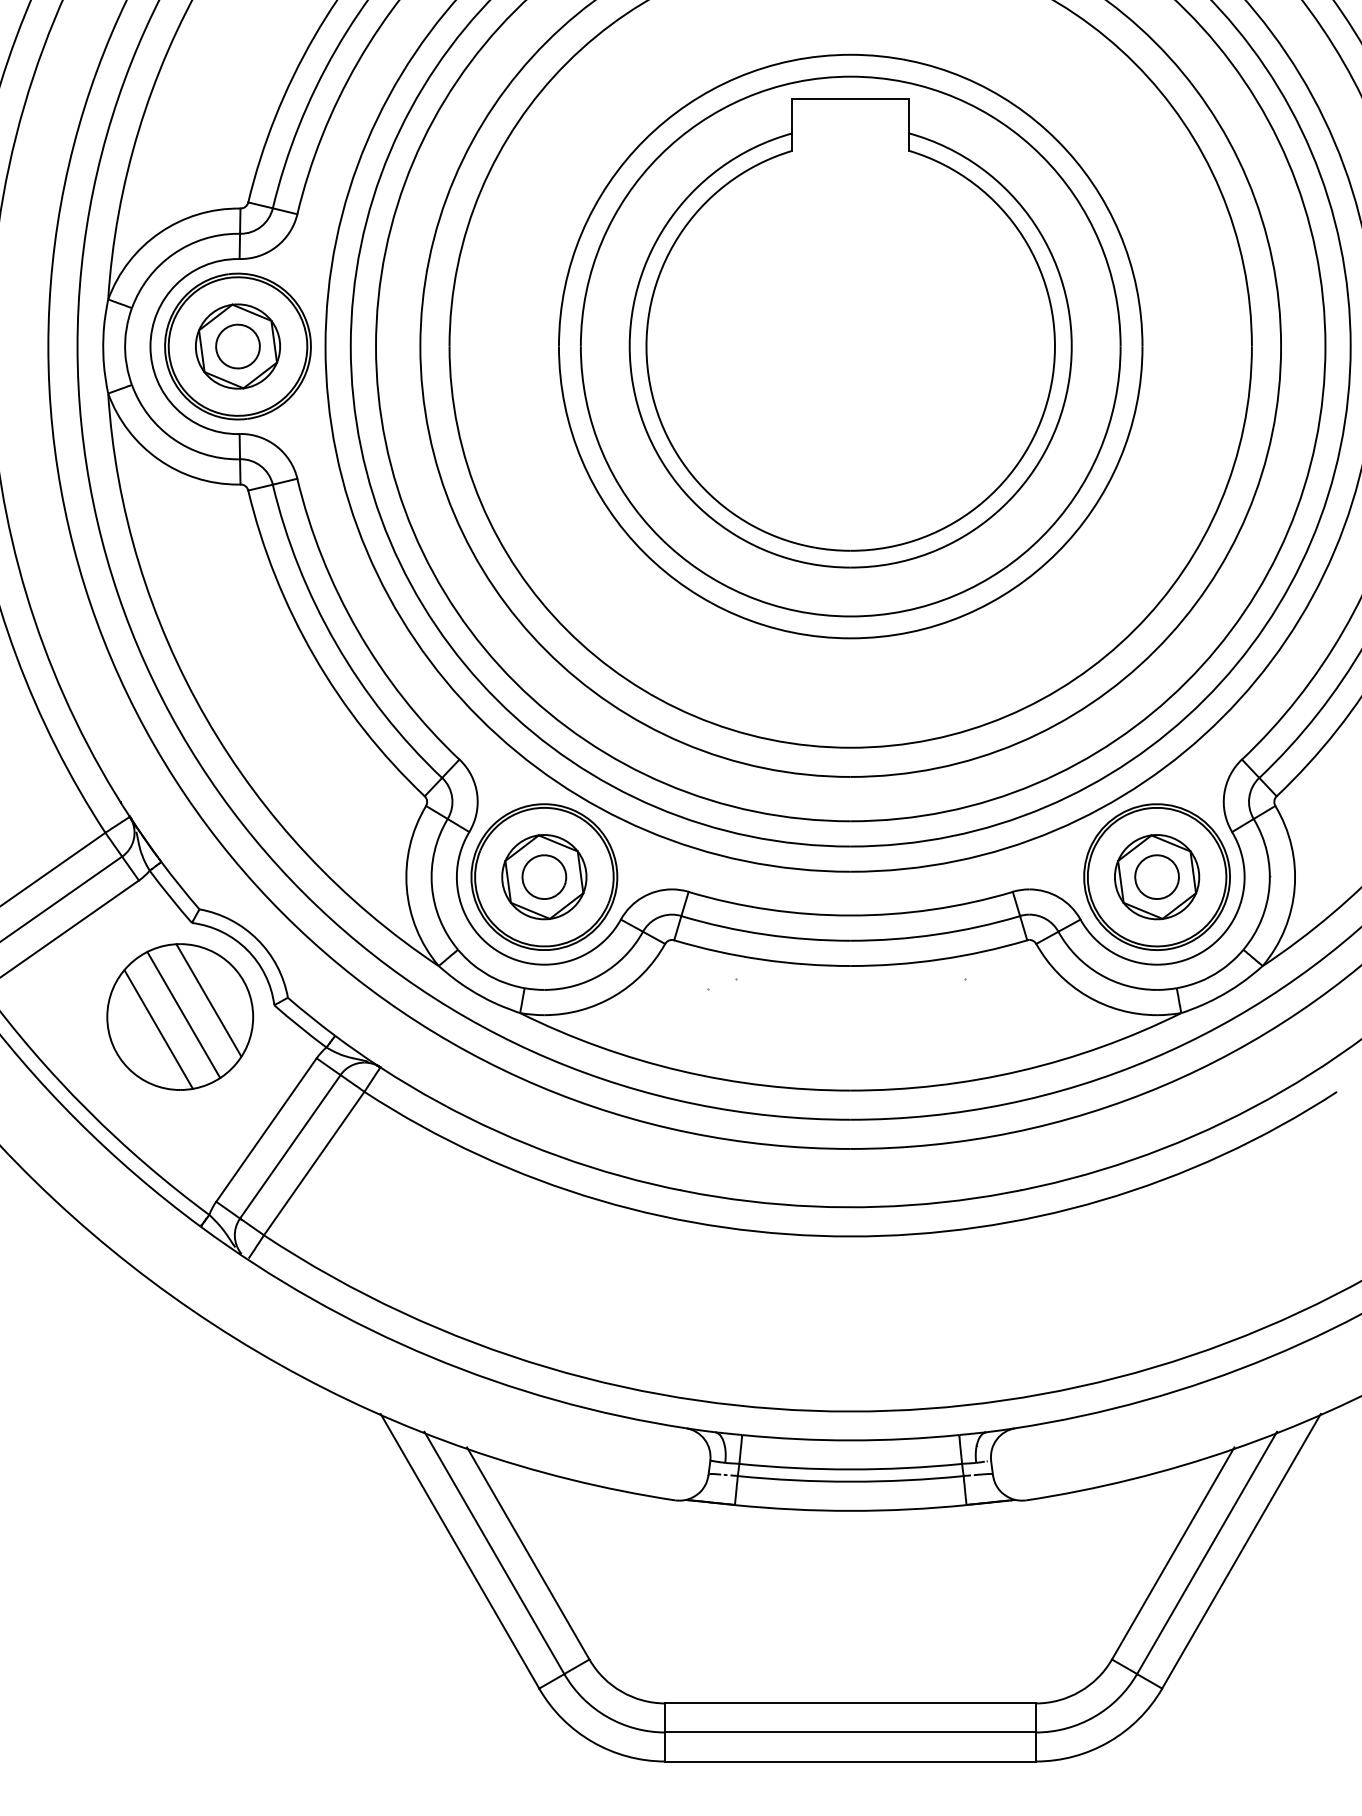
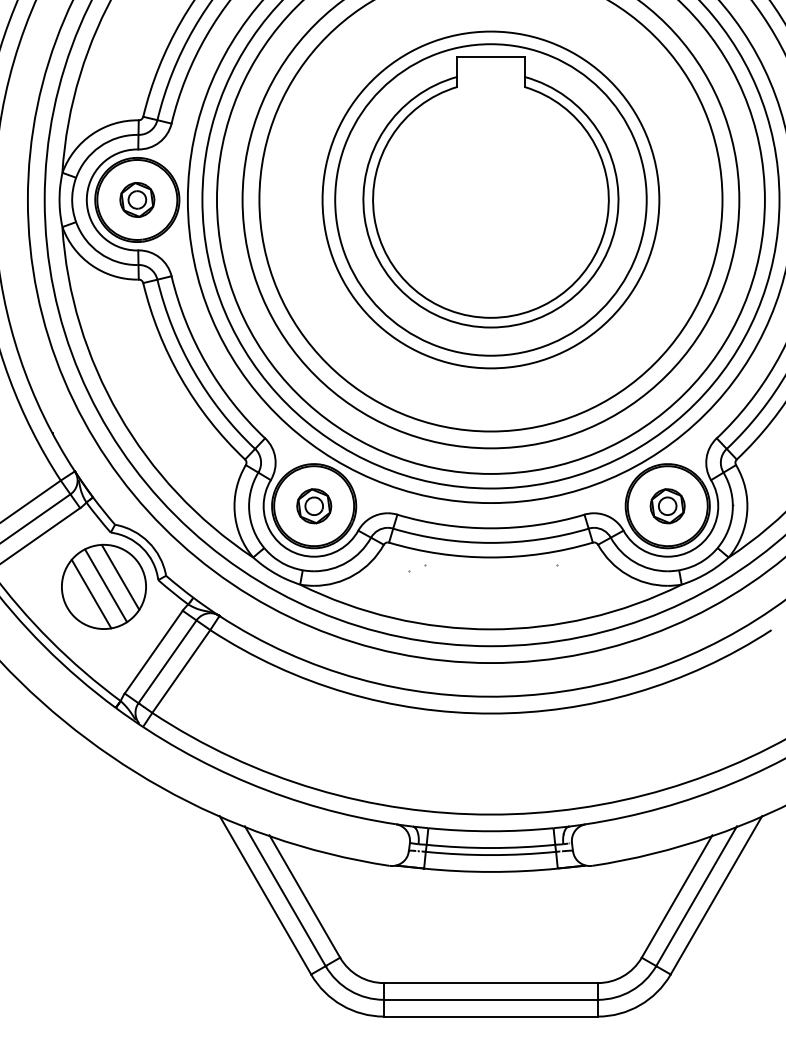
part: (238, 345) -> (137, 199), size x0.7
part: (544, 877) -> (314, 506), size x0.7
part: (1156, 877) -> (667, 506), size x0.7

